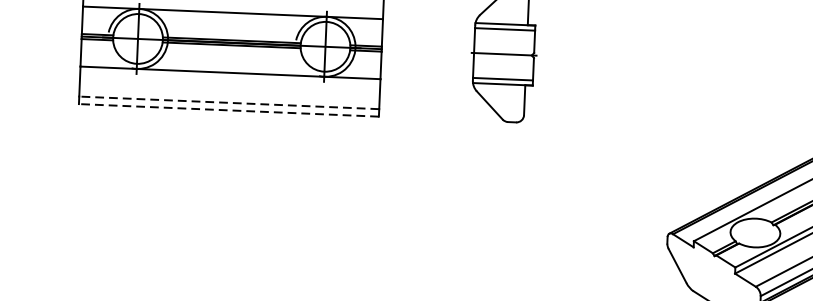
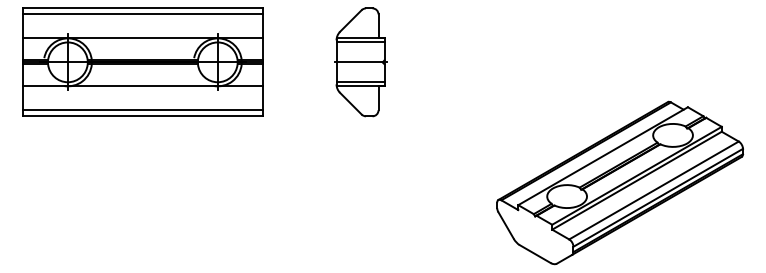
line: (228, 103) -> (142, 110), dashed -> solid
line: (228, 110) -> (142, 116), dashed -> solid

